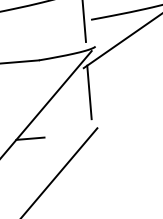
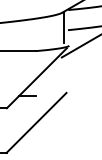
line: (89, 91) -> (63, 71), removed

